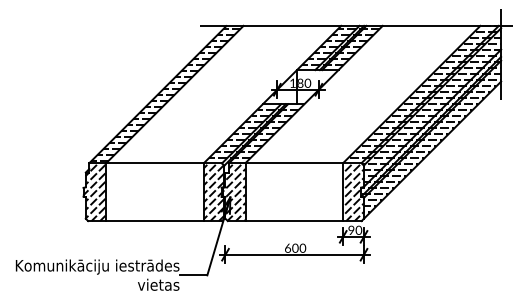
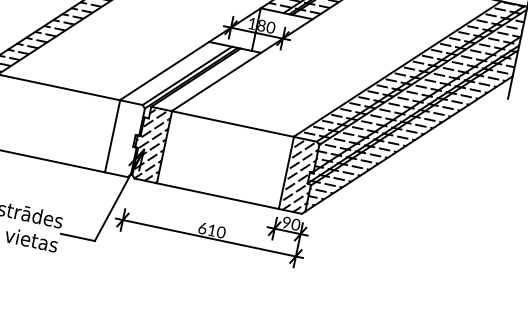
hatch: (254, 133) -> (191, 76), removed
hatch: (214, 192) -> (125, 139), removed
text: (295, 247) -> (212, 229), 600 -> 610

